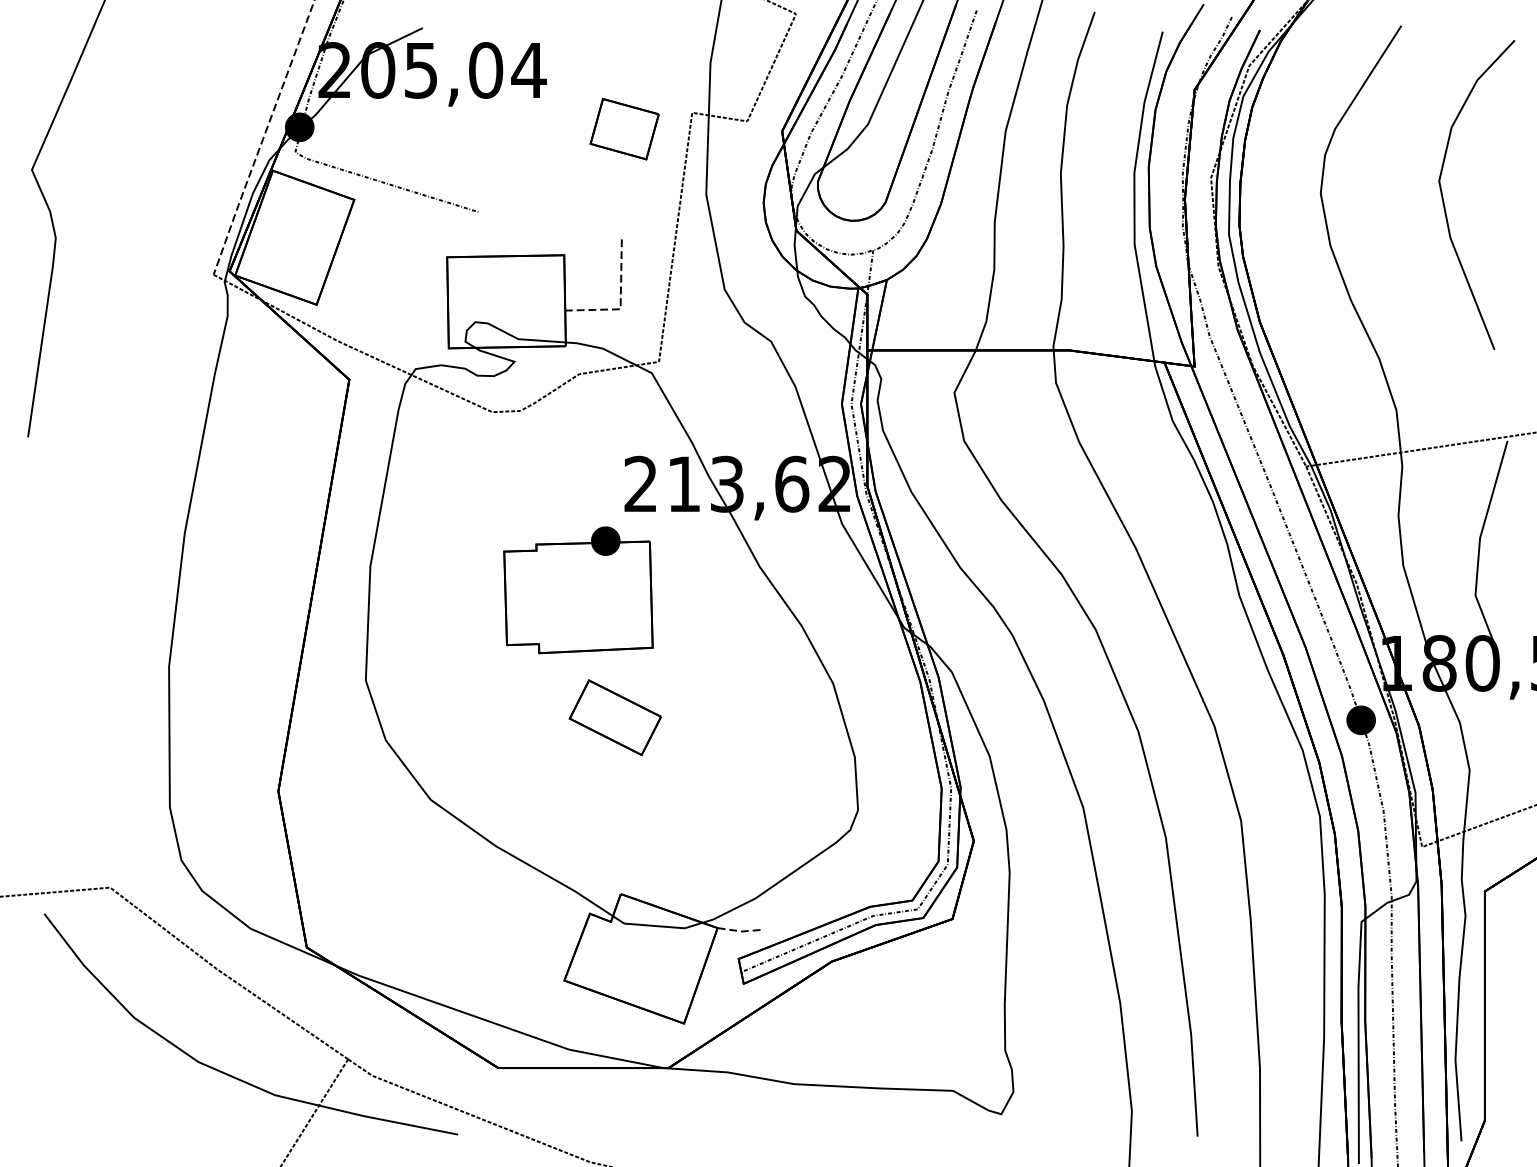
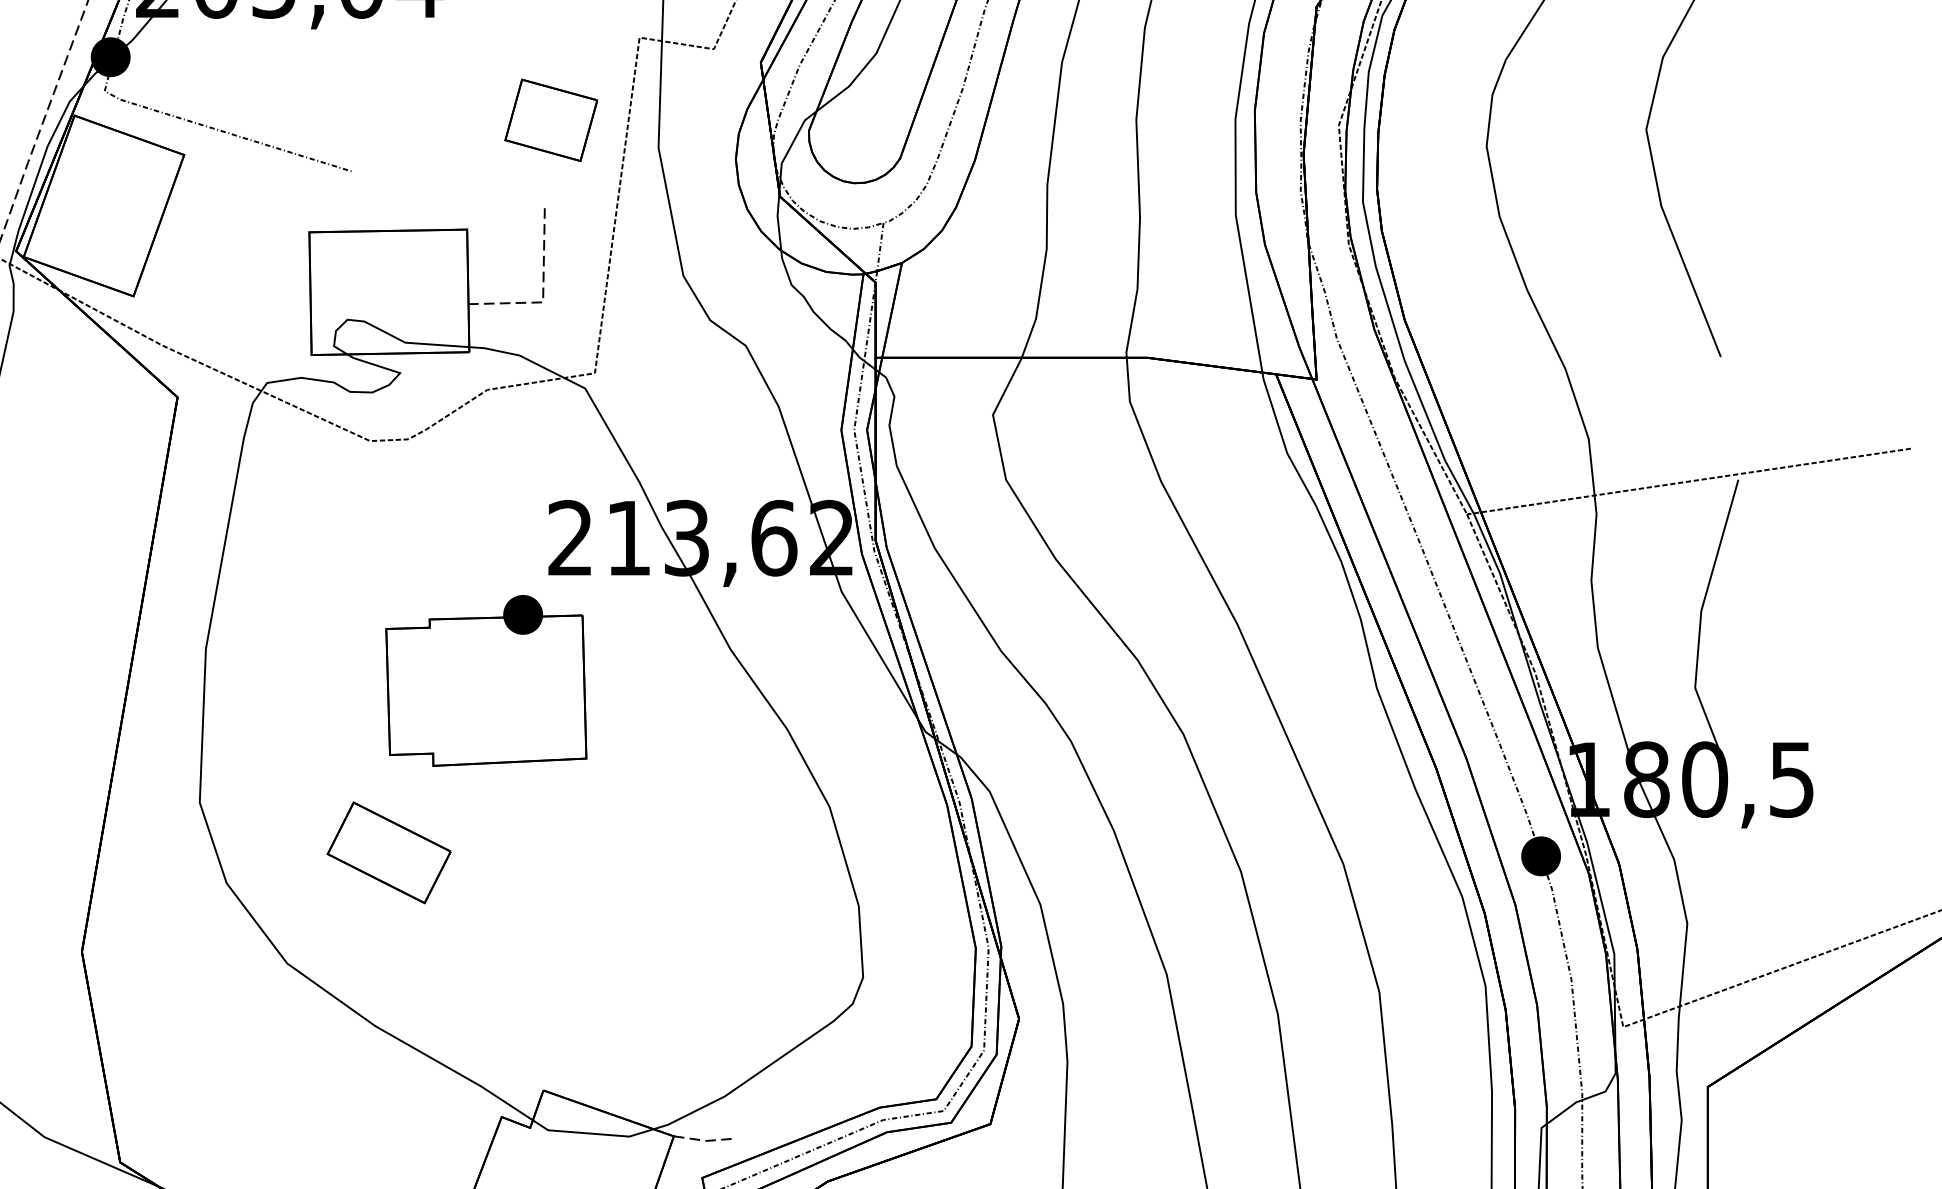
part: (624, 129) -> (551, 120), moved
part: (614, 717) -> (388, 852), moved

